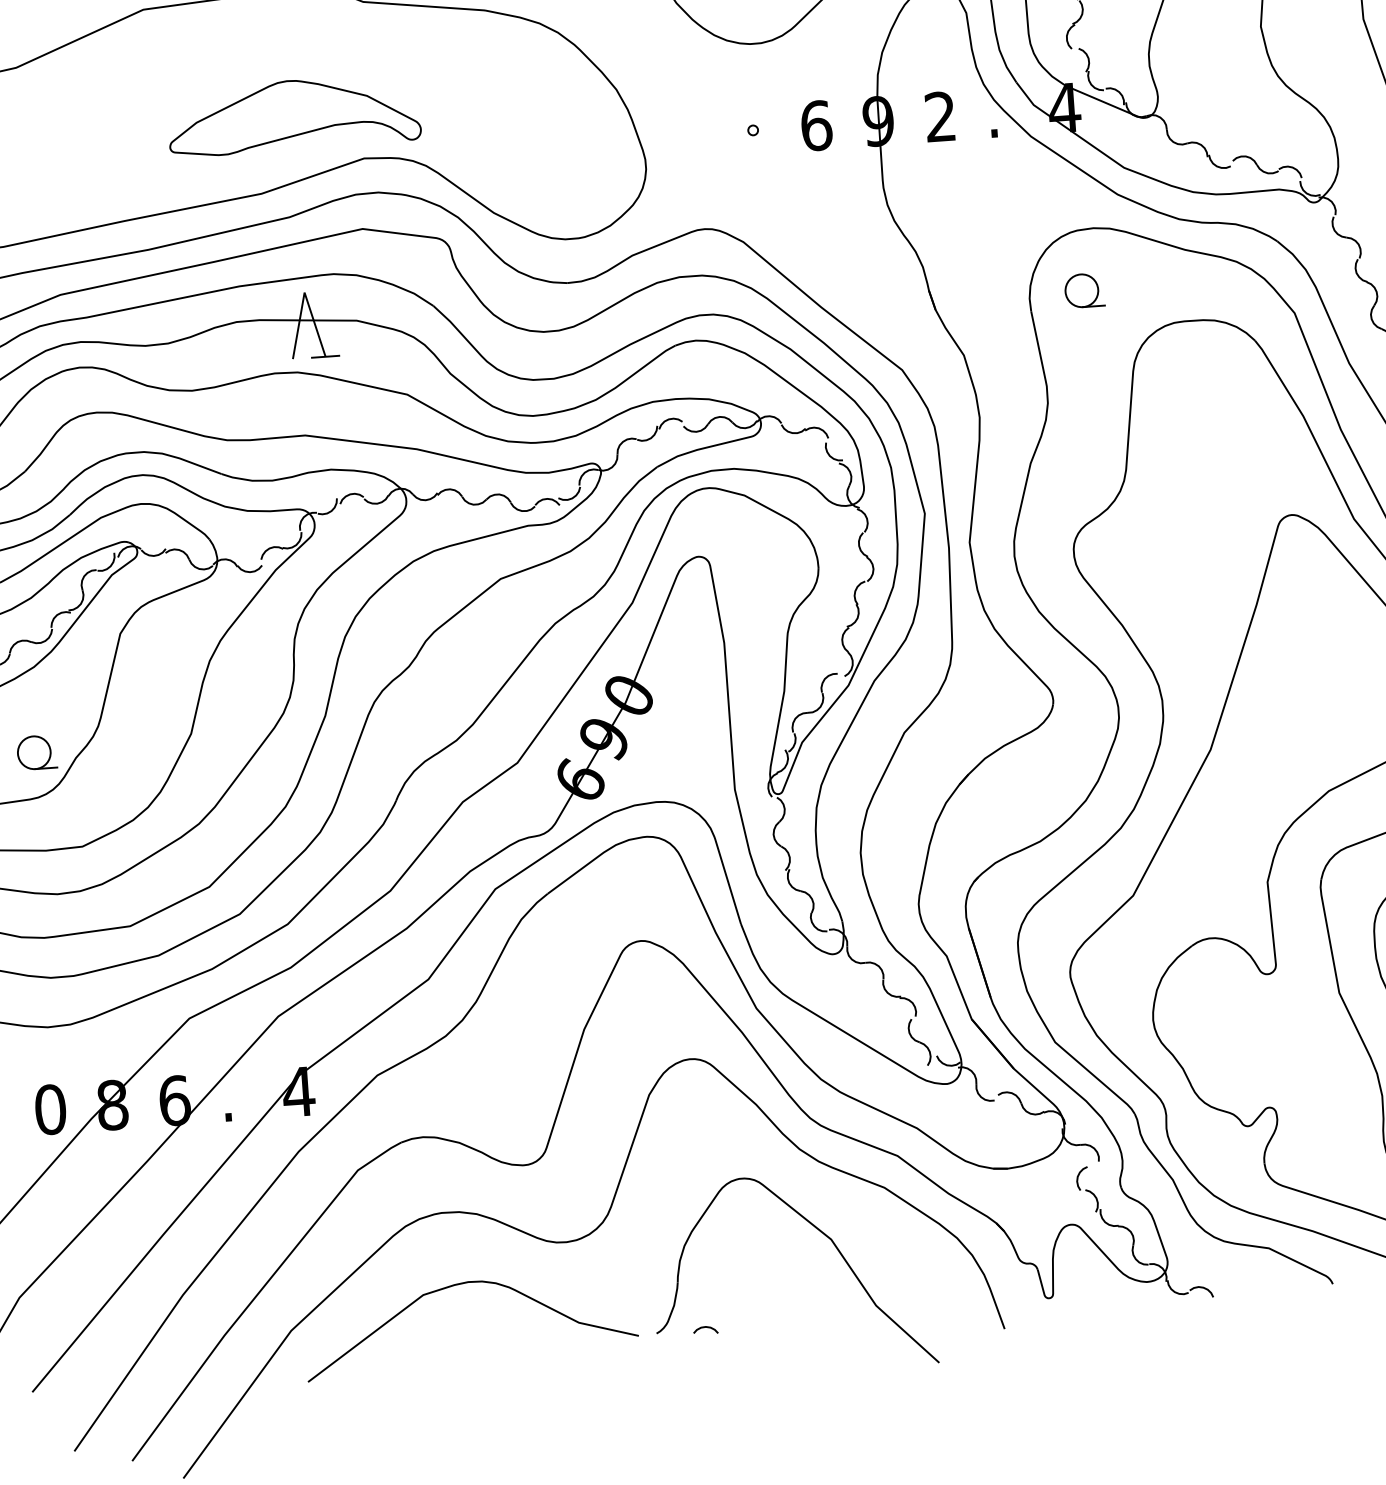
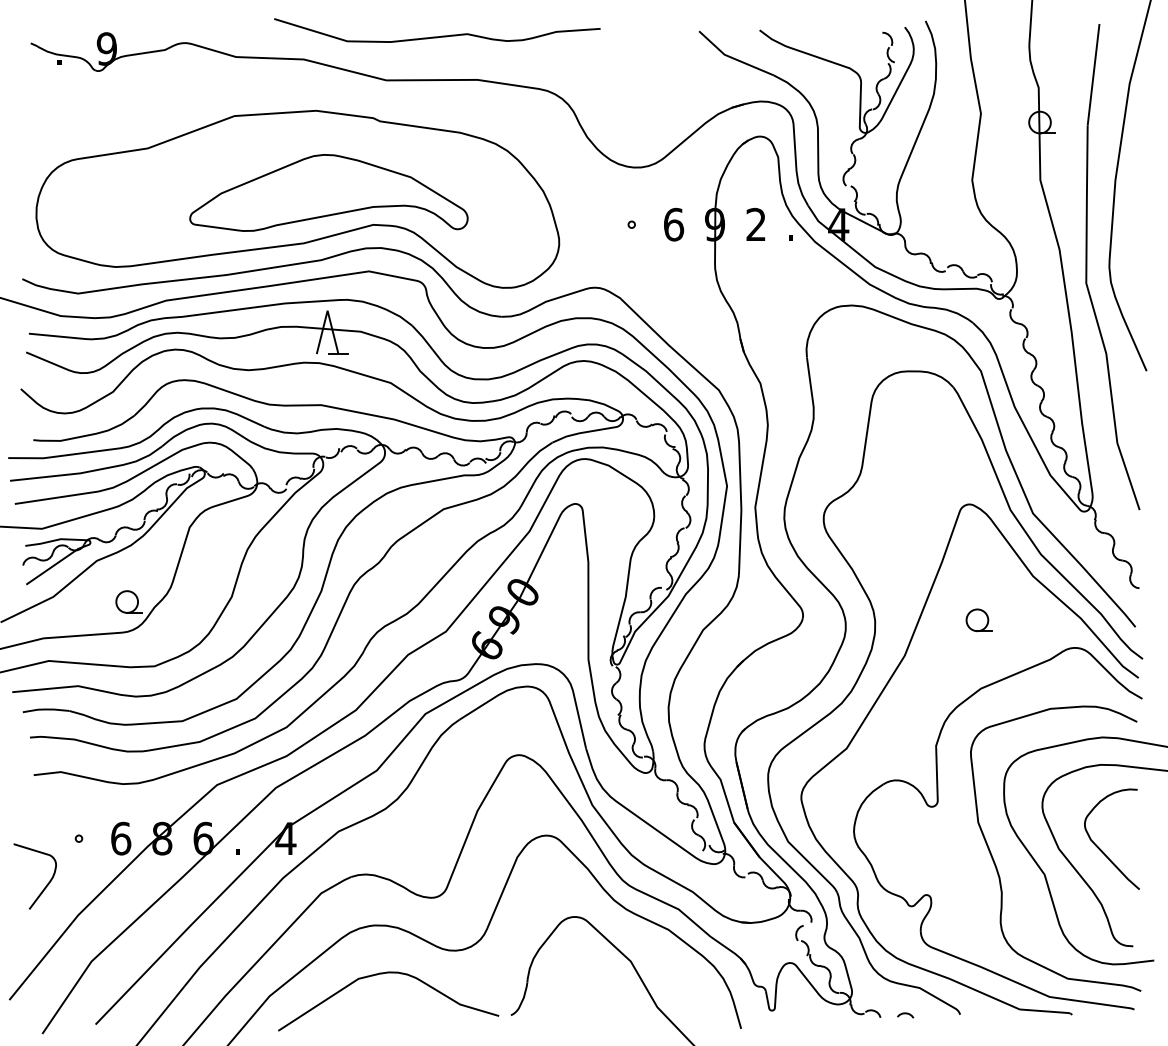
part: (293, 114) -> (328, 192), size x1.67
part: (1083, 290) -> (978, 620), moved
text: (51, 1109) -> (121, 838), 0 -> 6
curve: (705, 1328) -> (905, 1014), moved

